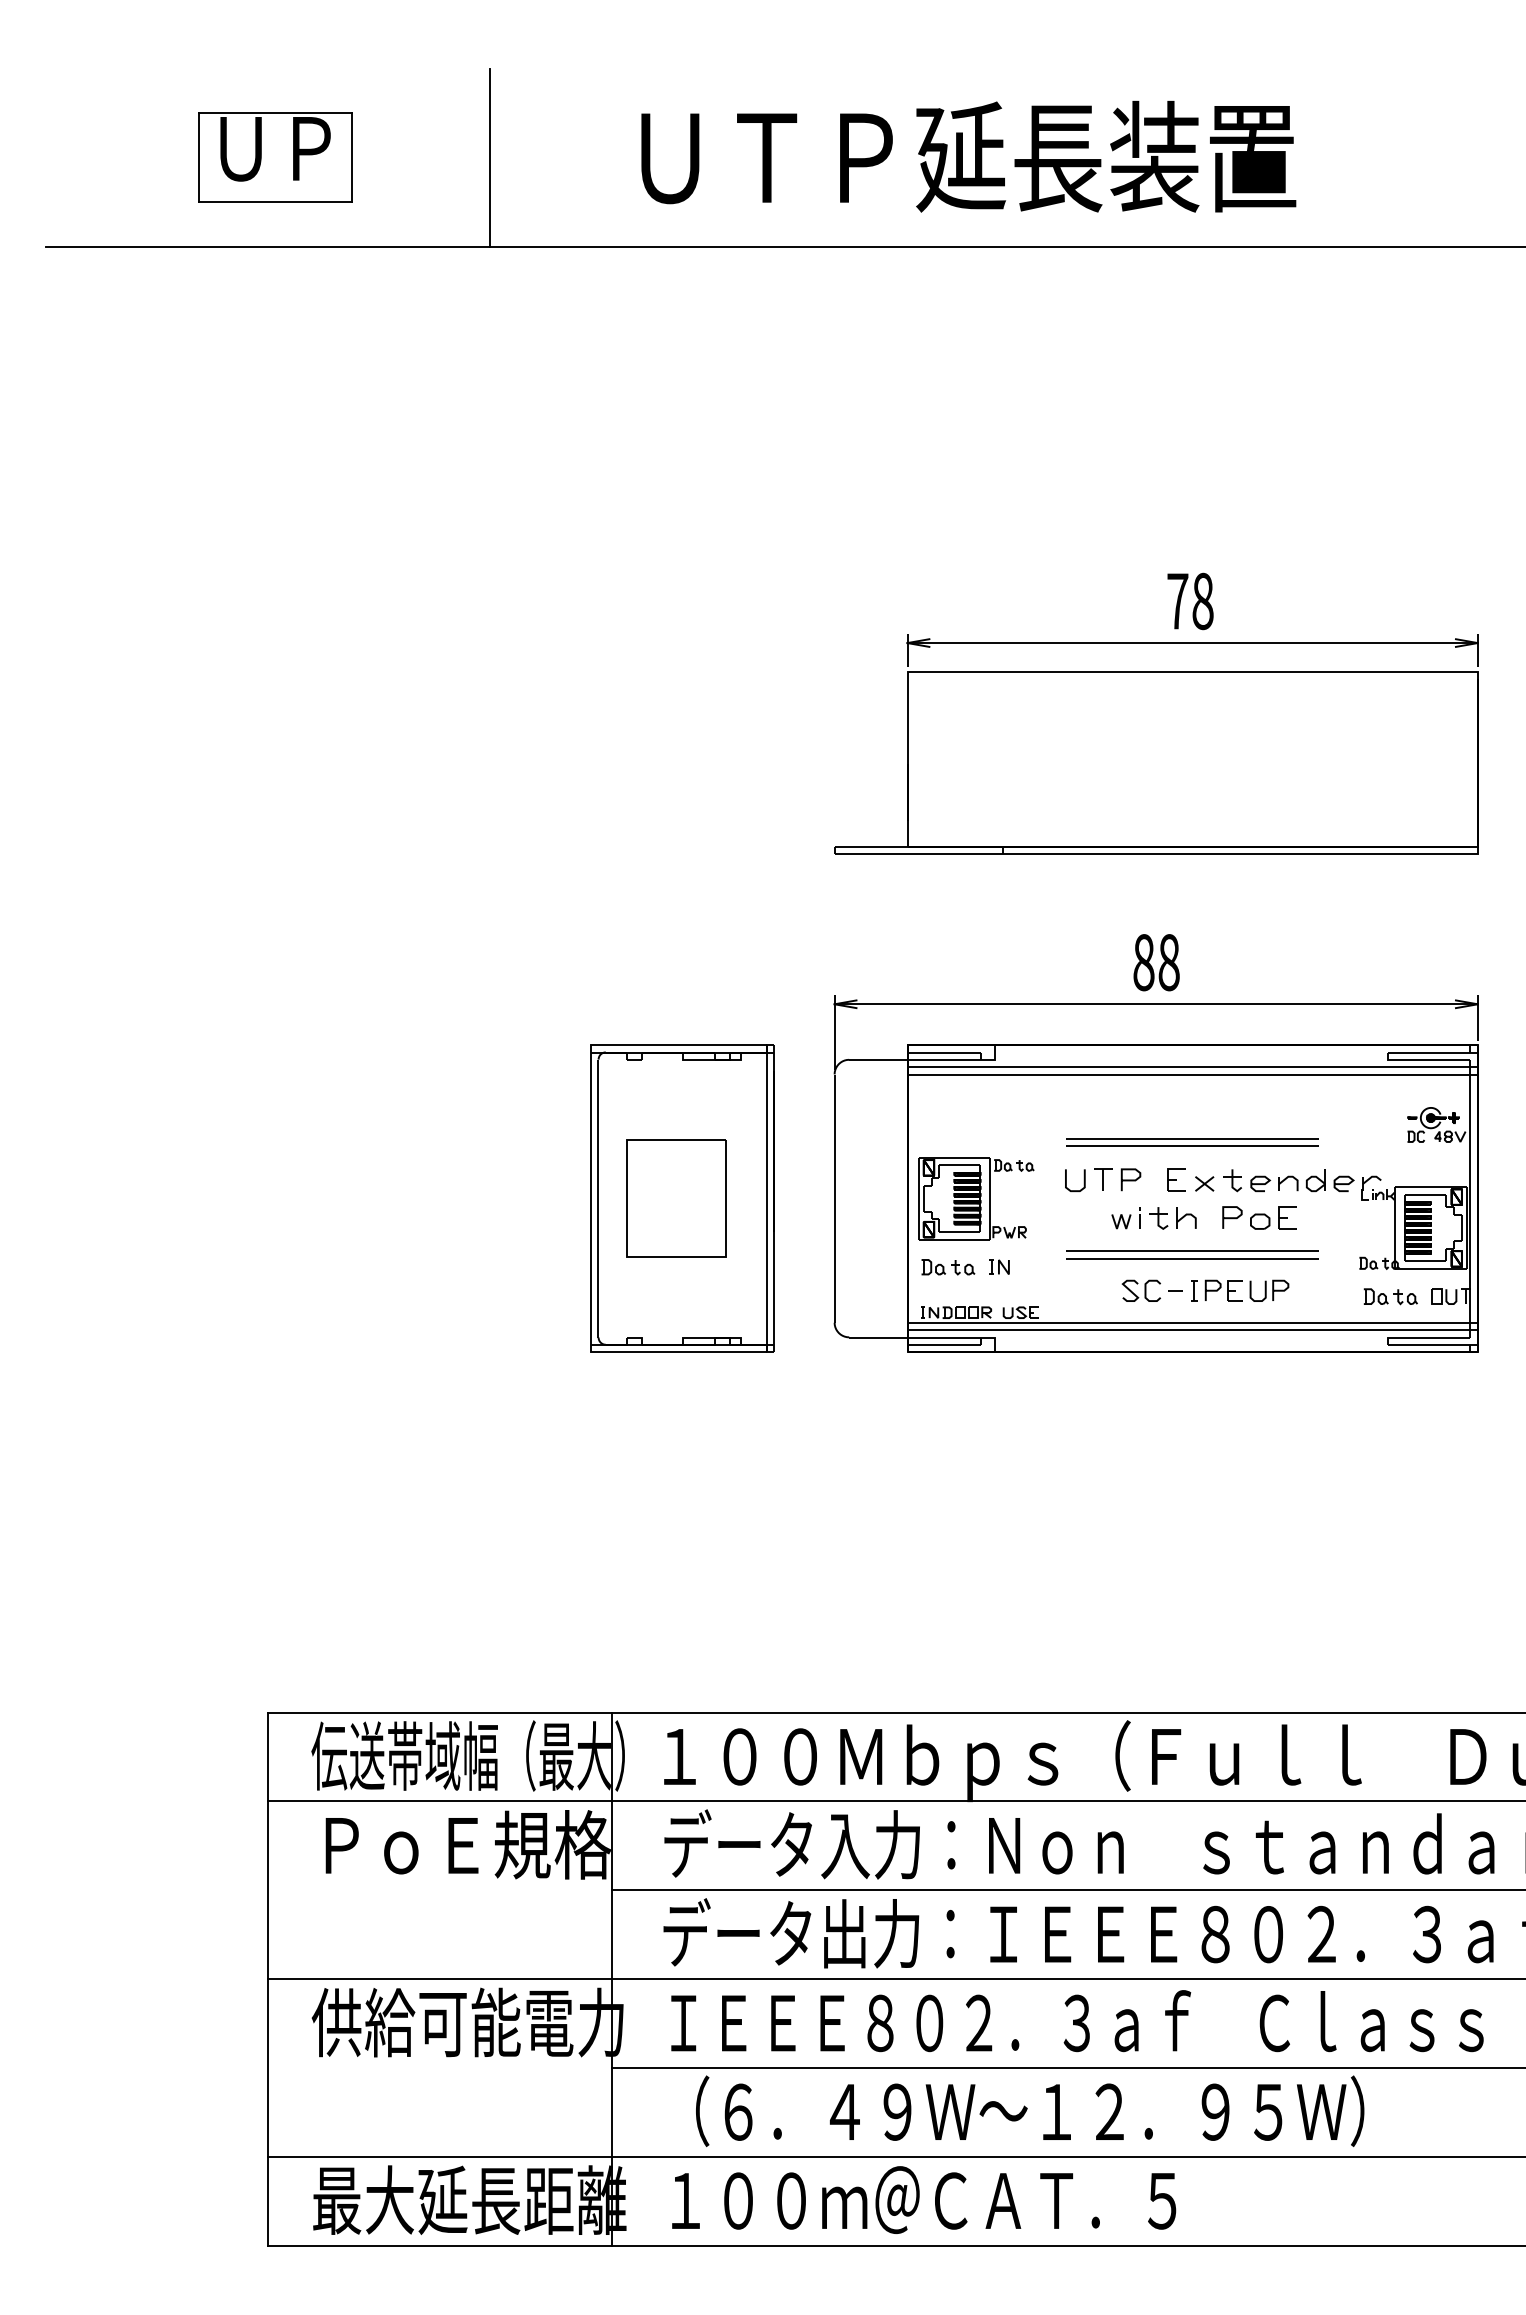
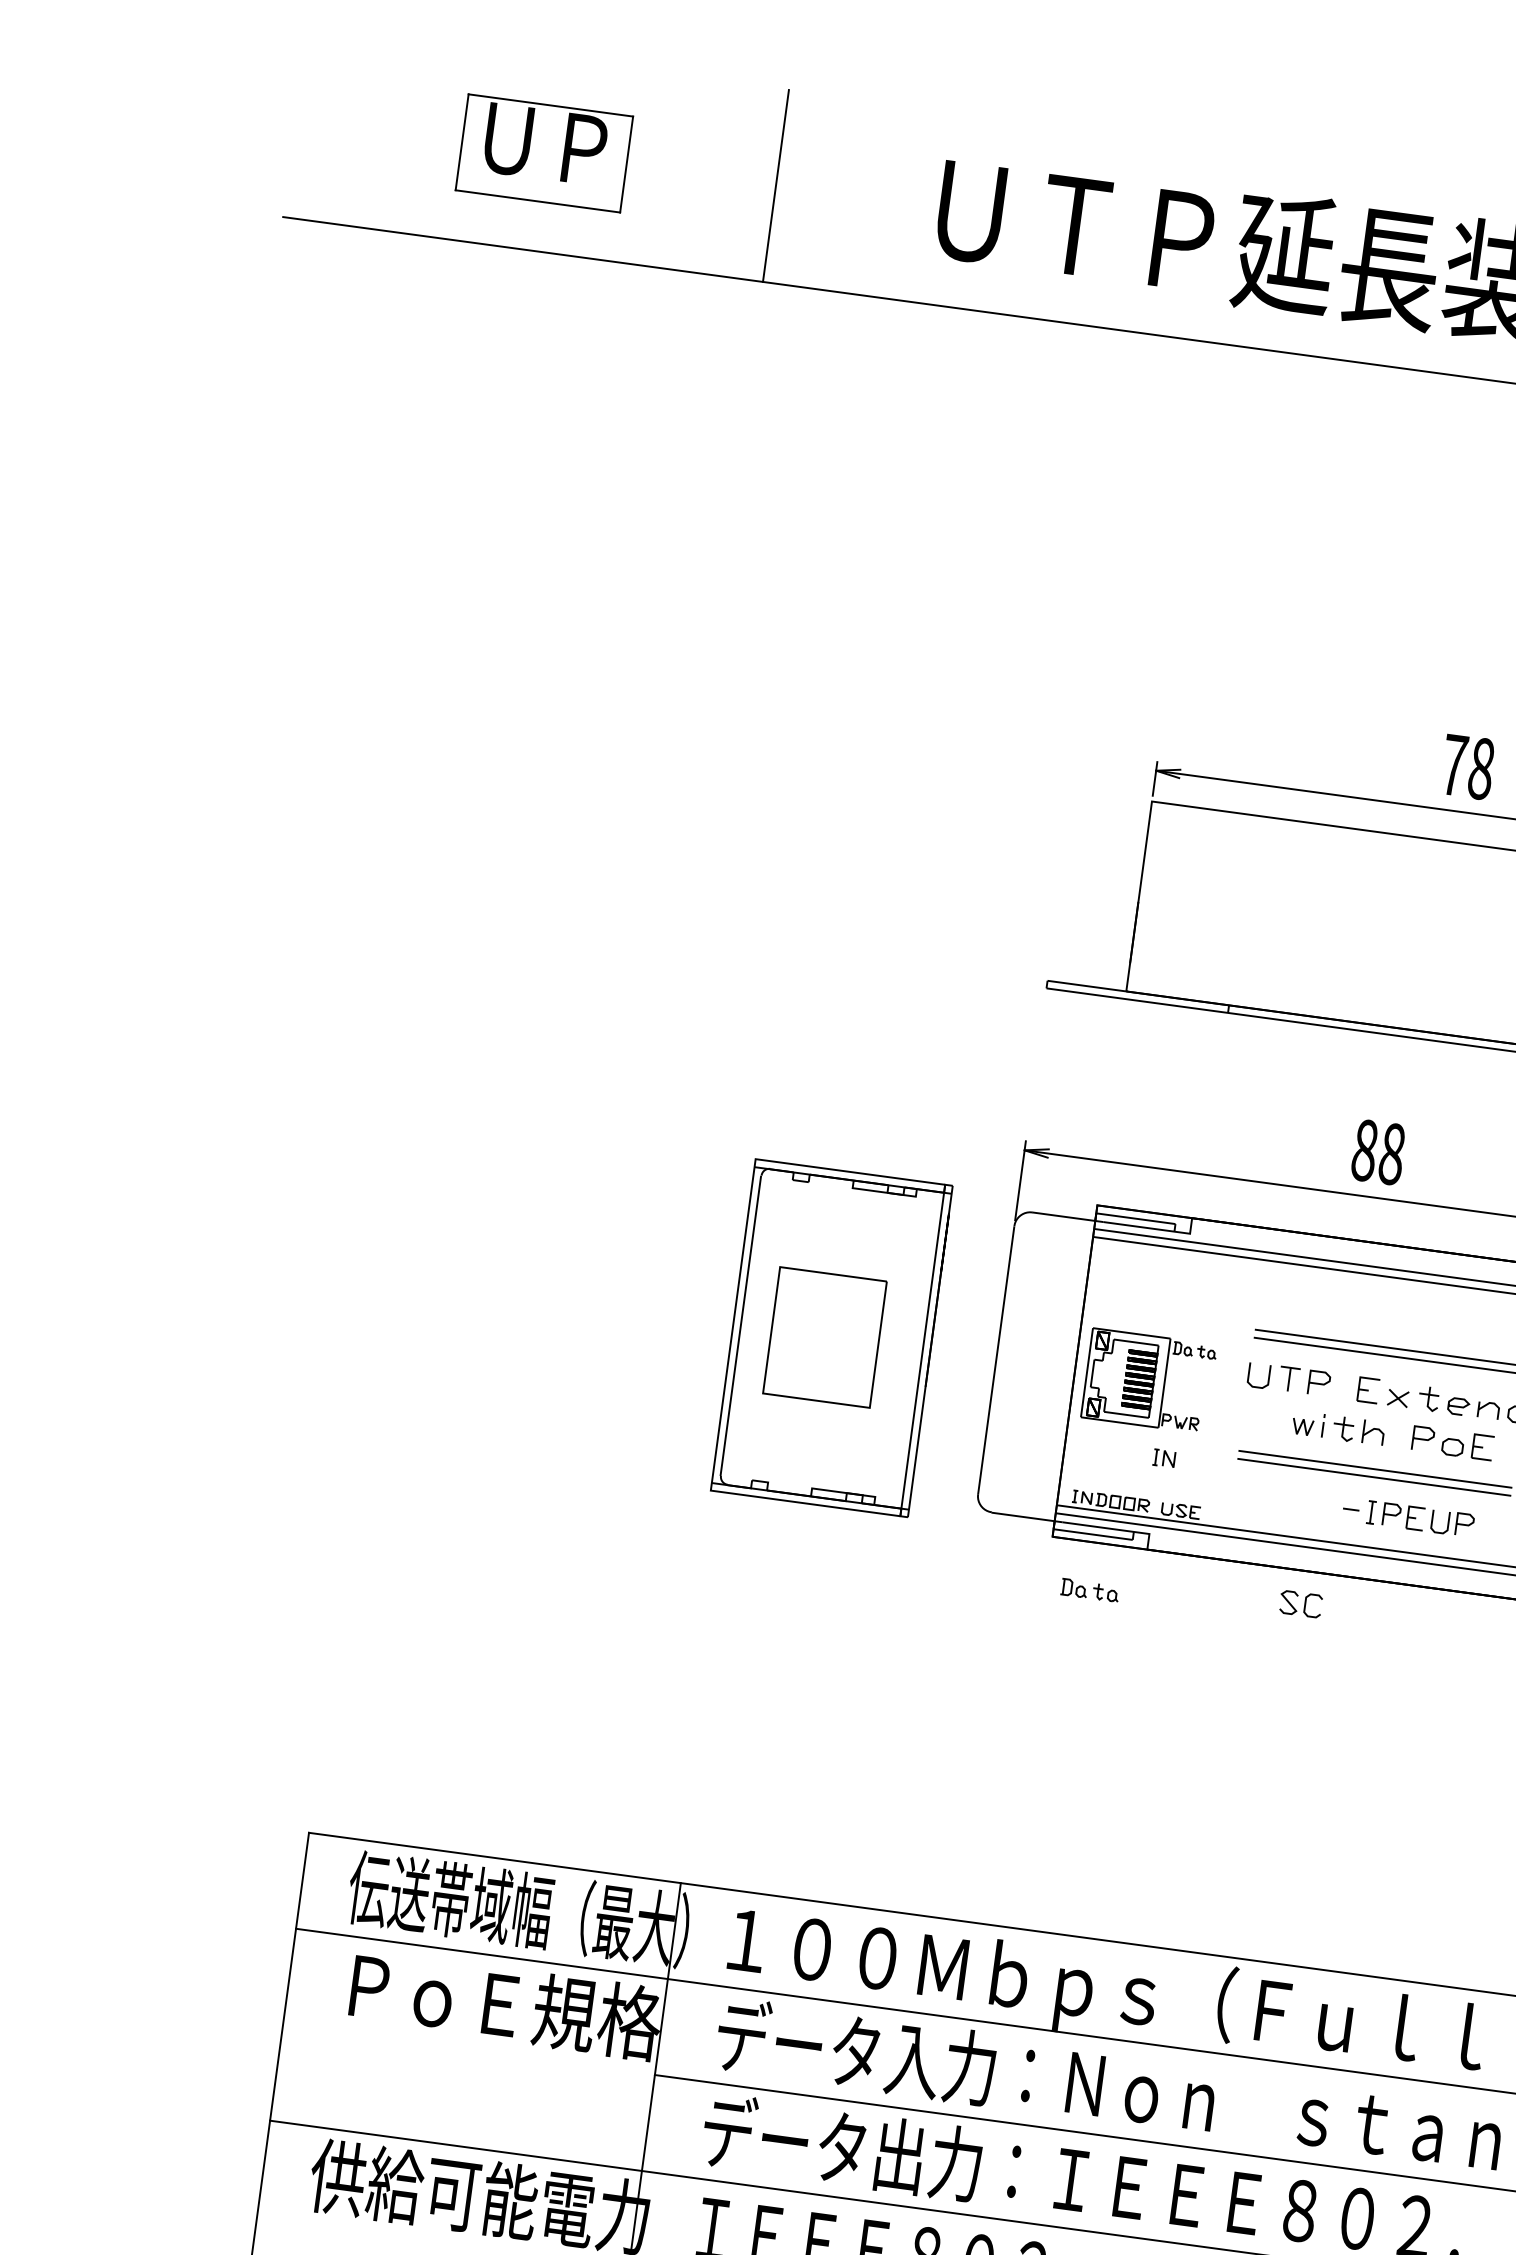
part: (948, 1267) -> (1090, 1590), moved
part: (1140, 1290) -> (1299, 1603), moved

